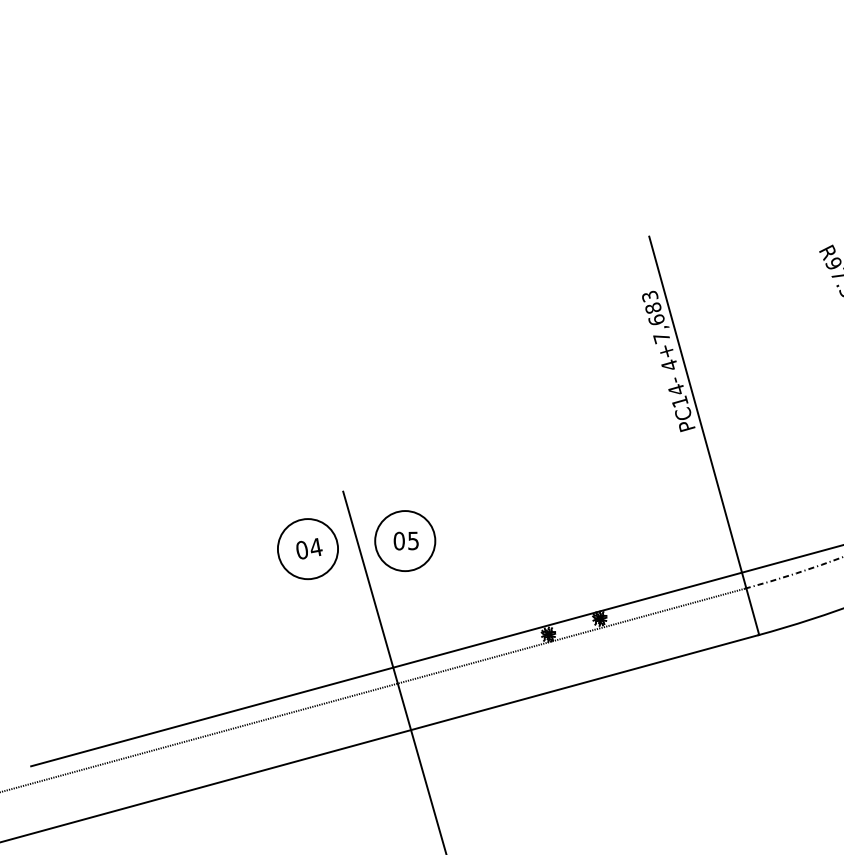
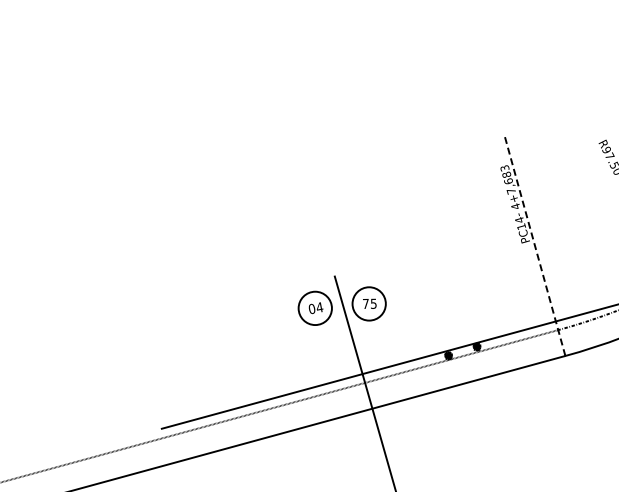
line: (703, 435) -> (534, 245), solid -> dashed
text: (398, 540) -> (365, 303), 05 -> 75

